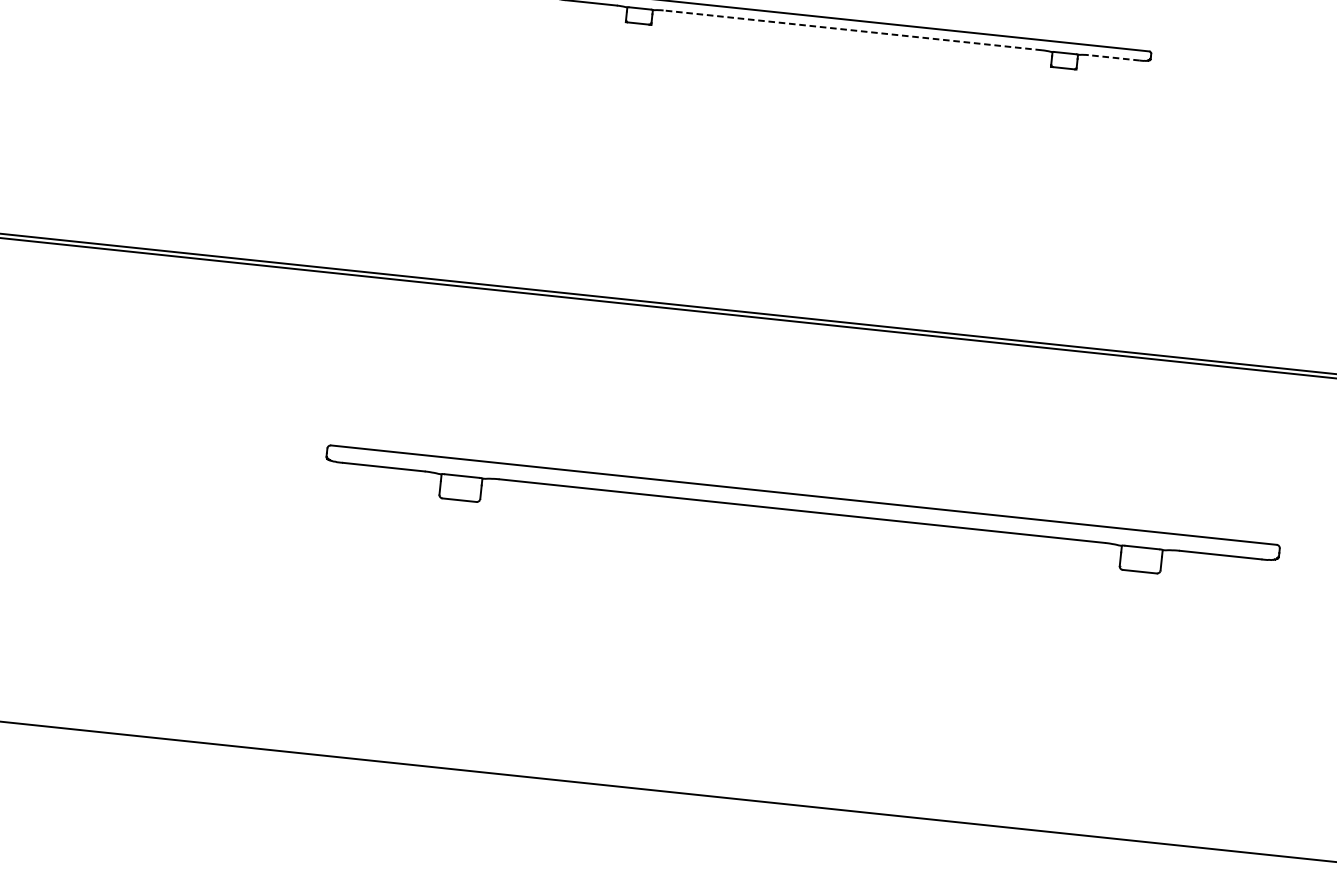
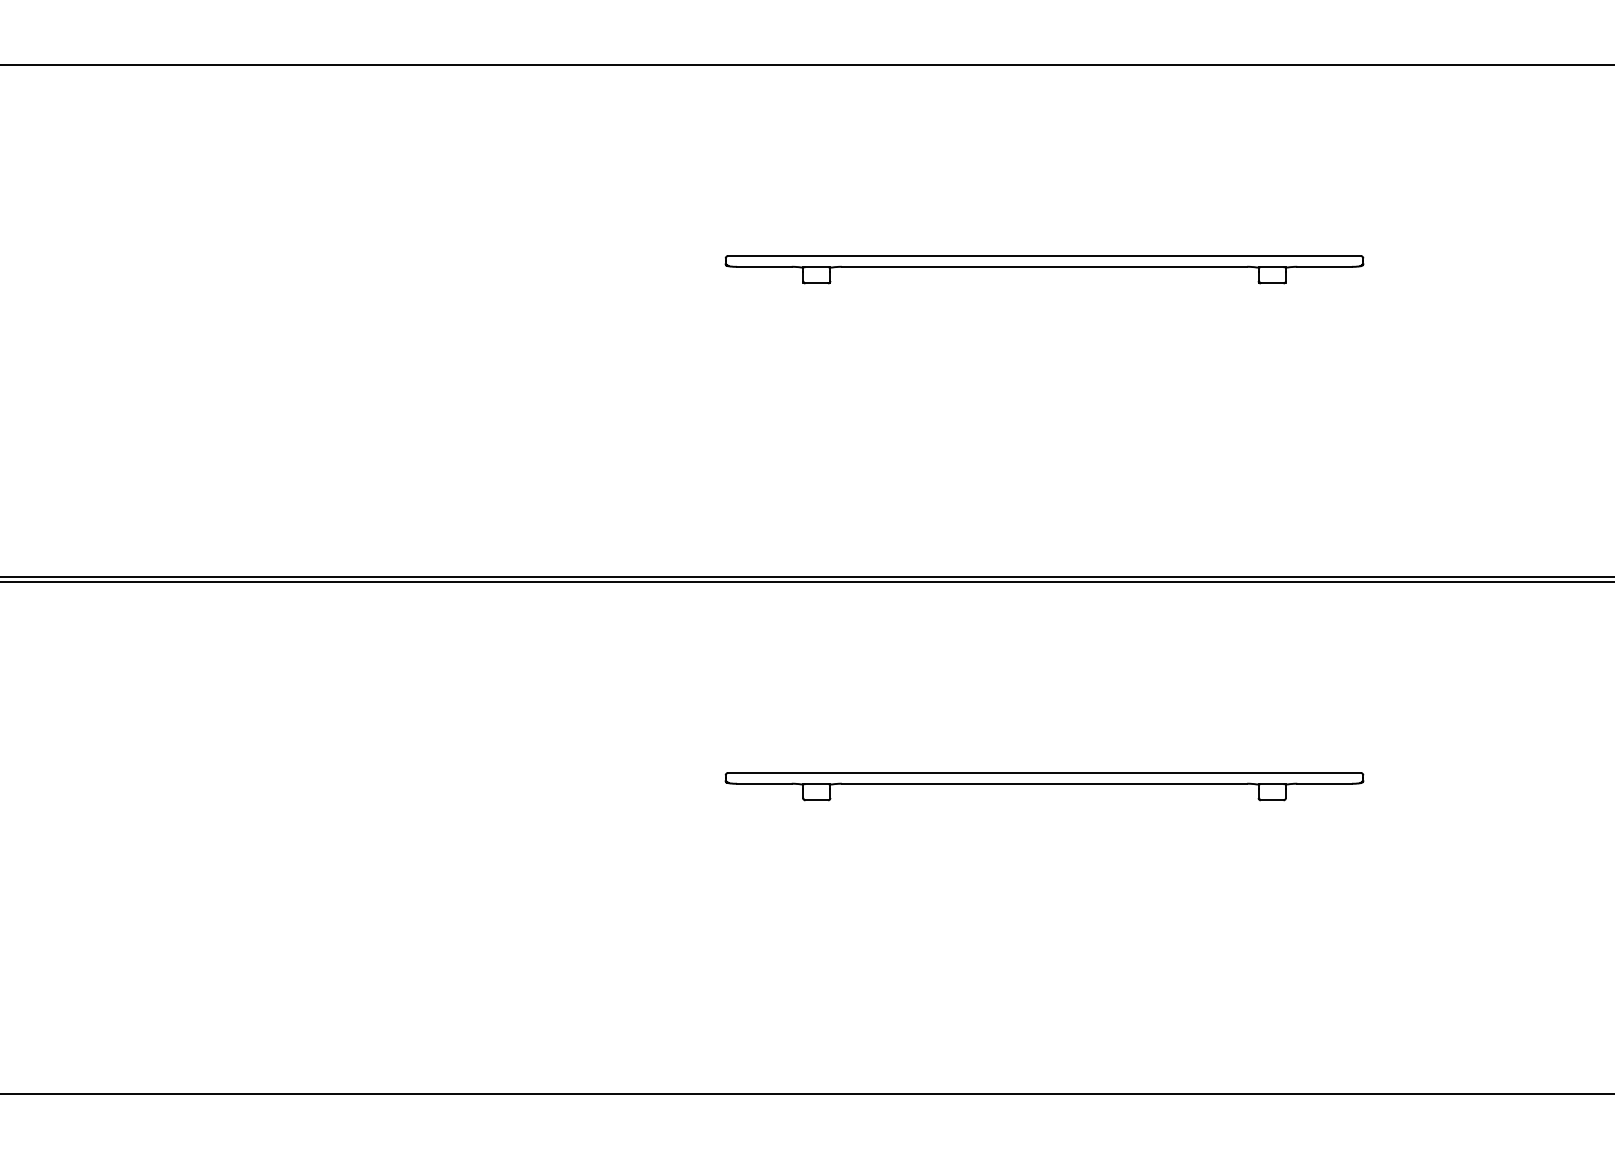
line: (852, 30) -> (1044, 266), dashed -> solid
line: (1114, 57) -> (1324, 266), dashed -> solid
part: (801, 515) -> (1044, 786), size x0.62

